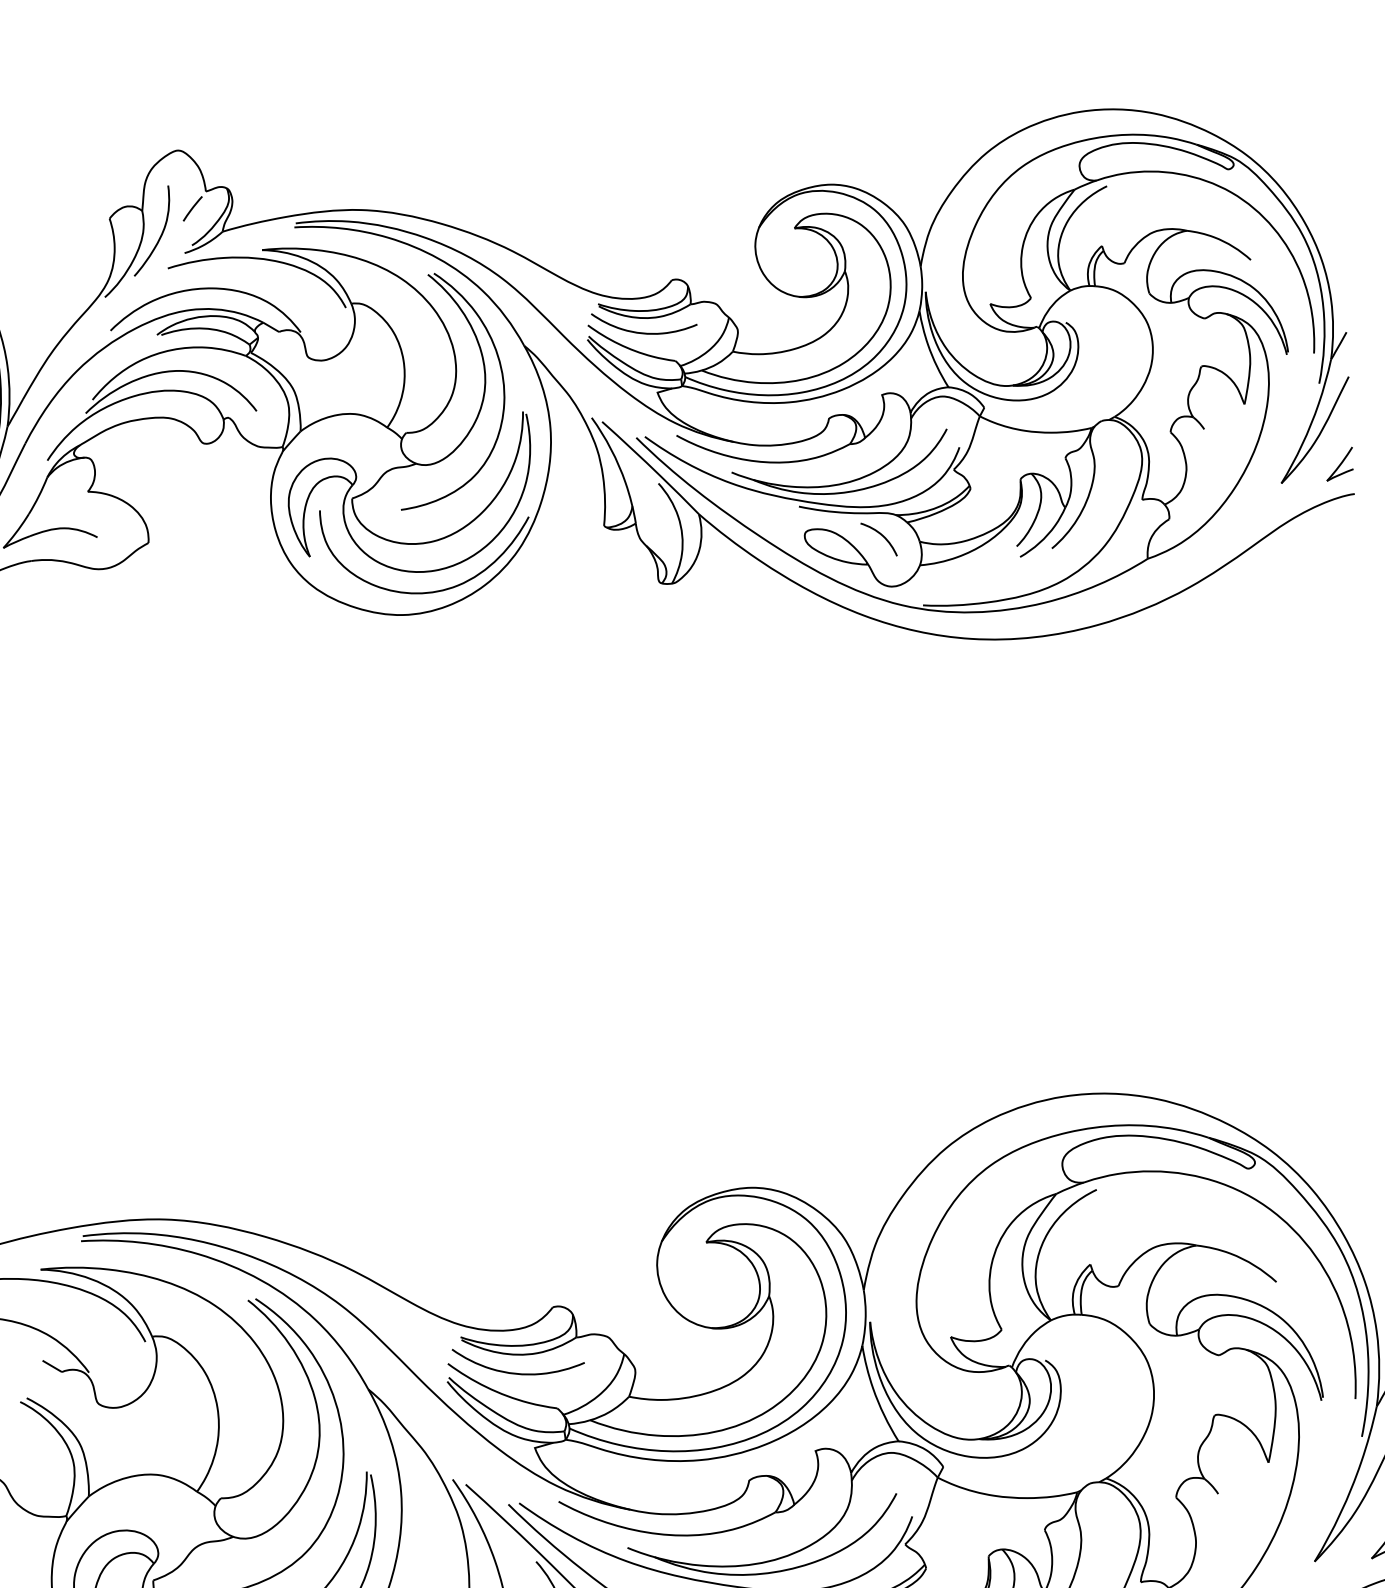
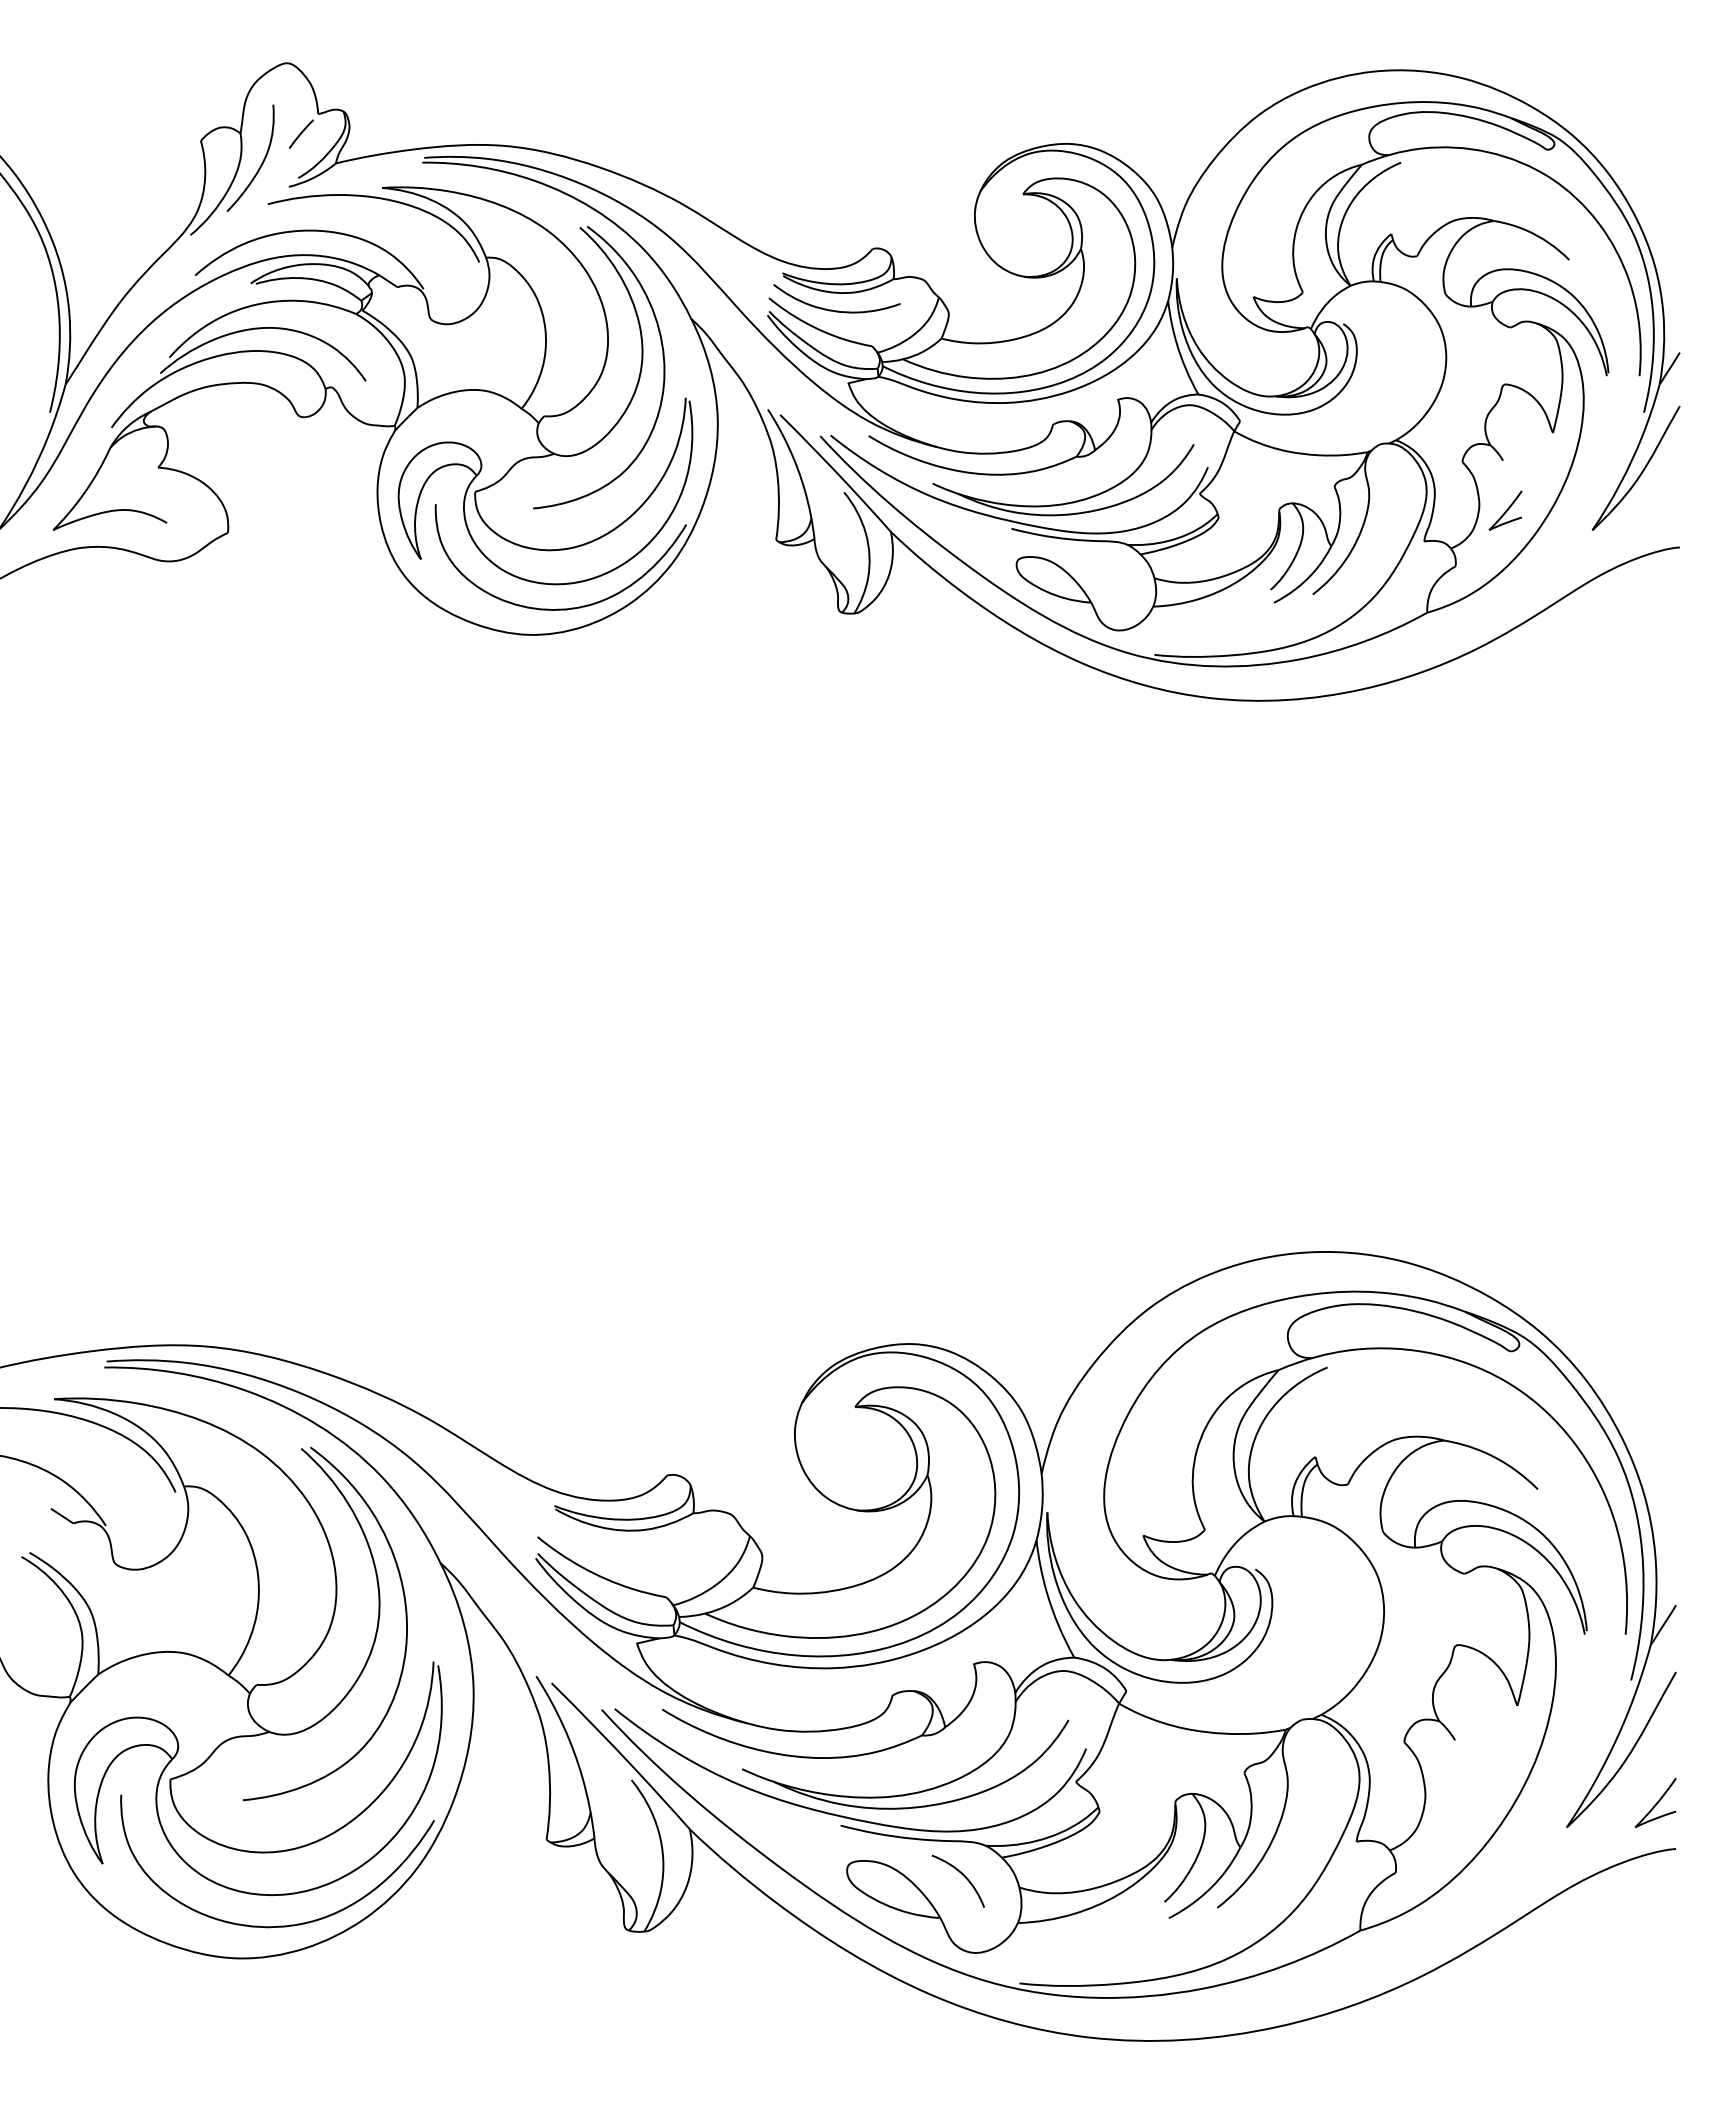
part: (1339, 464) -> (1505, 510), moved
curve: (882, 536) -> (1109, 569), removed
curve: (519, 1373) -> (622, 1552), removed

